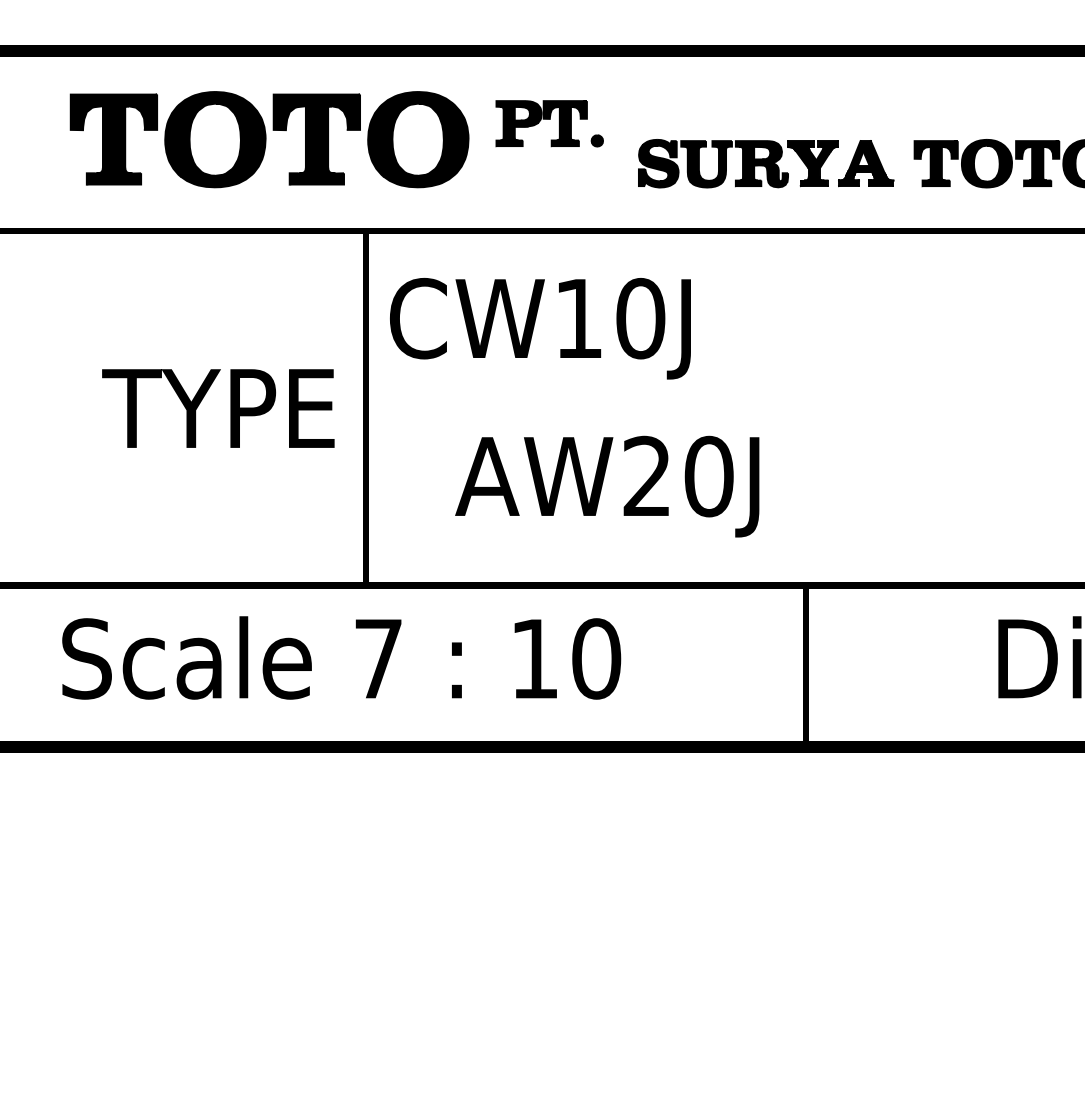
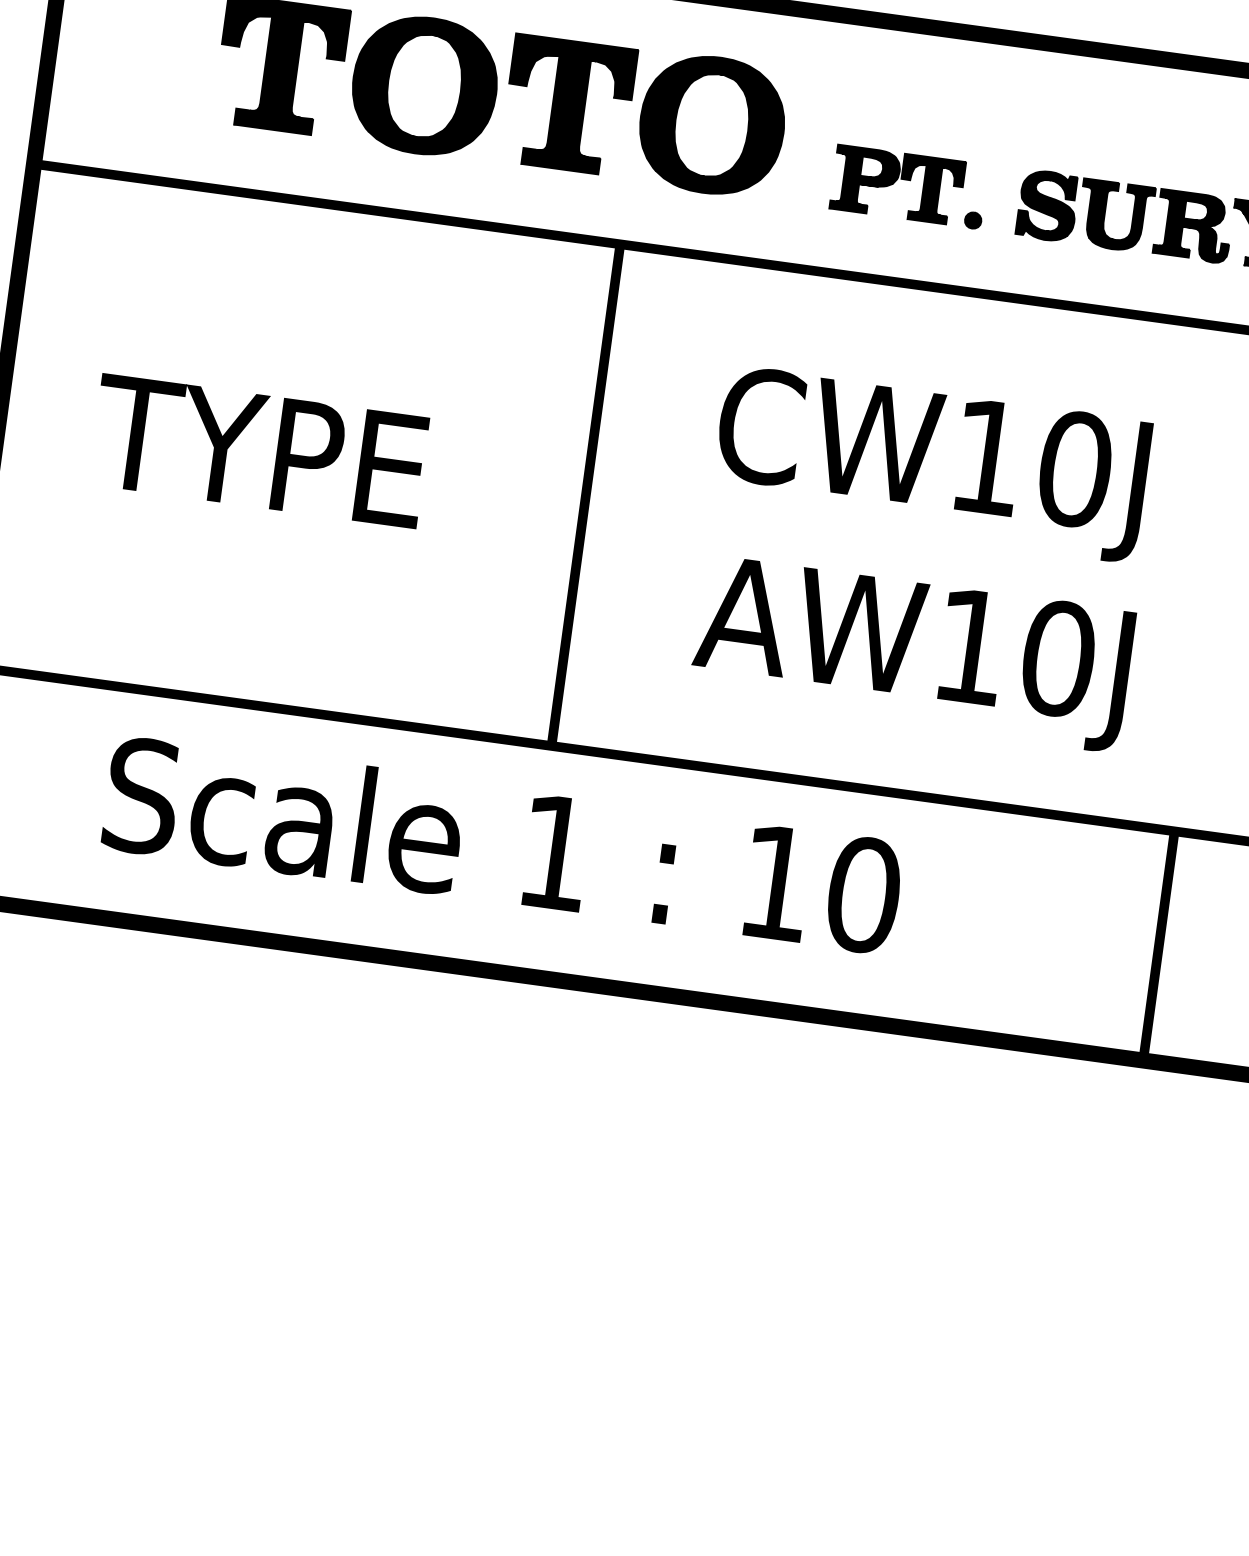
part: (549, 123) -> (908, 186), moved
text: (540, 328) -> (931, 463), moved
text: (218, 408) -> (259, 451), moved
text: (646, 475) -> (970, 645), AW20J -> AW10J
text: (378, 658) -> (555, 852), 7 -> 1

